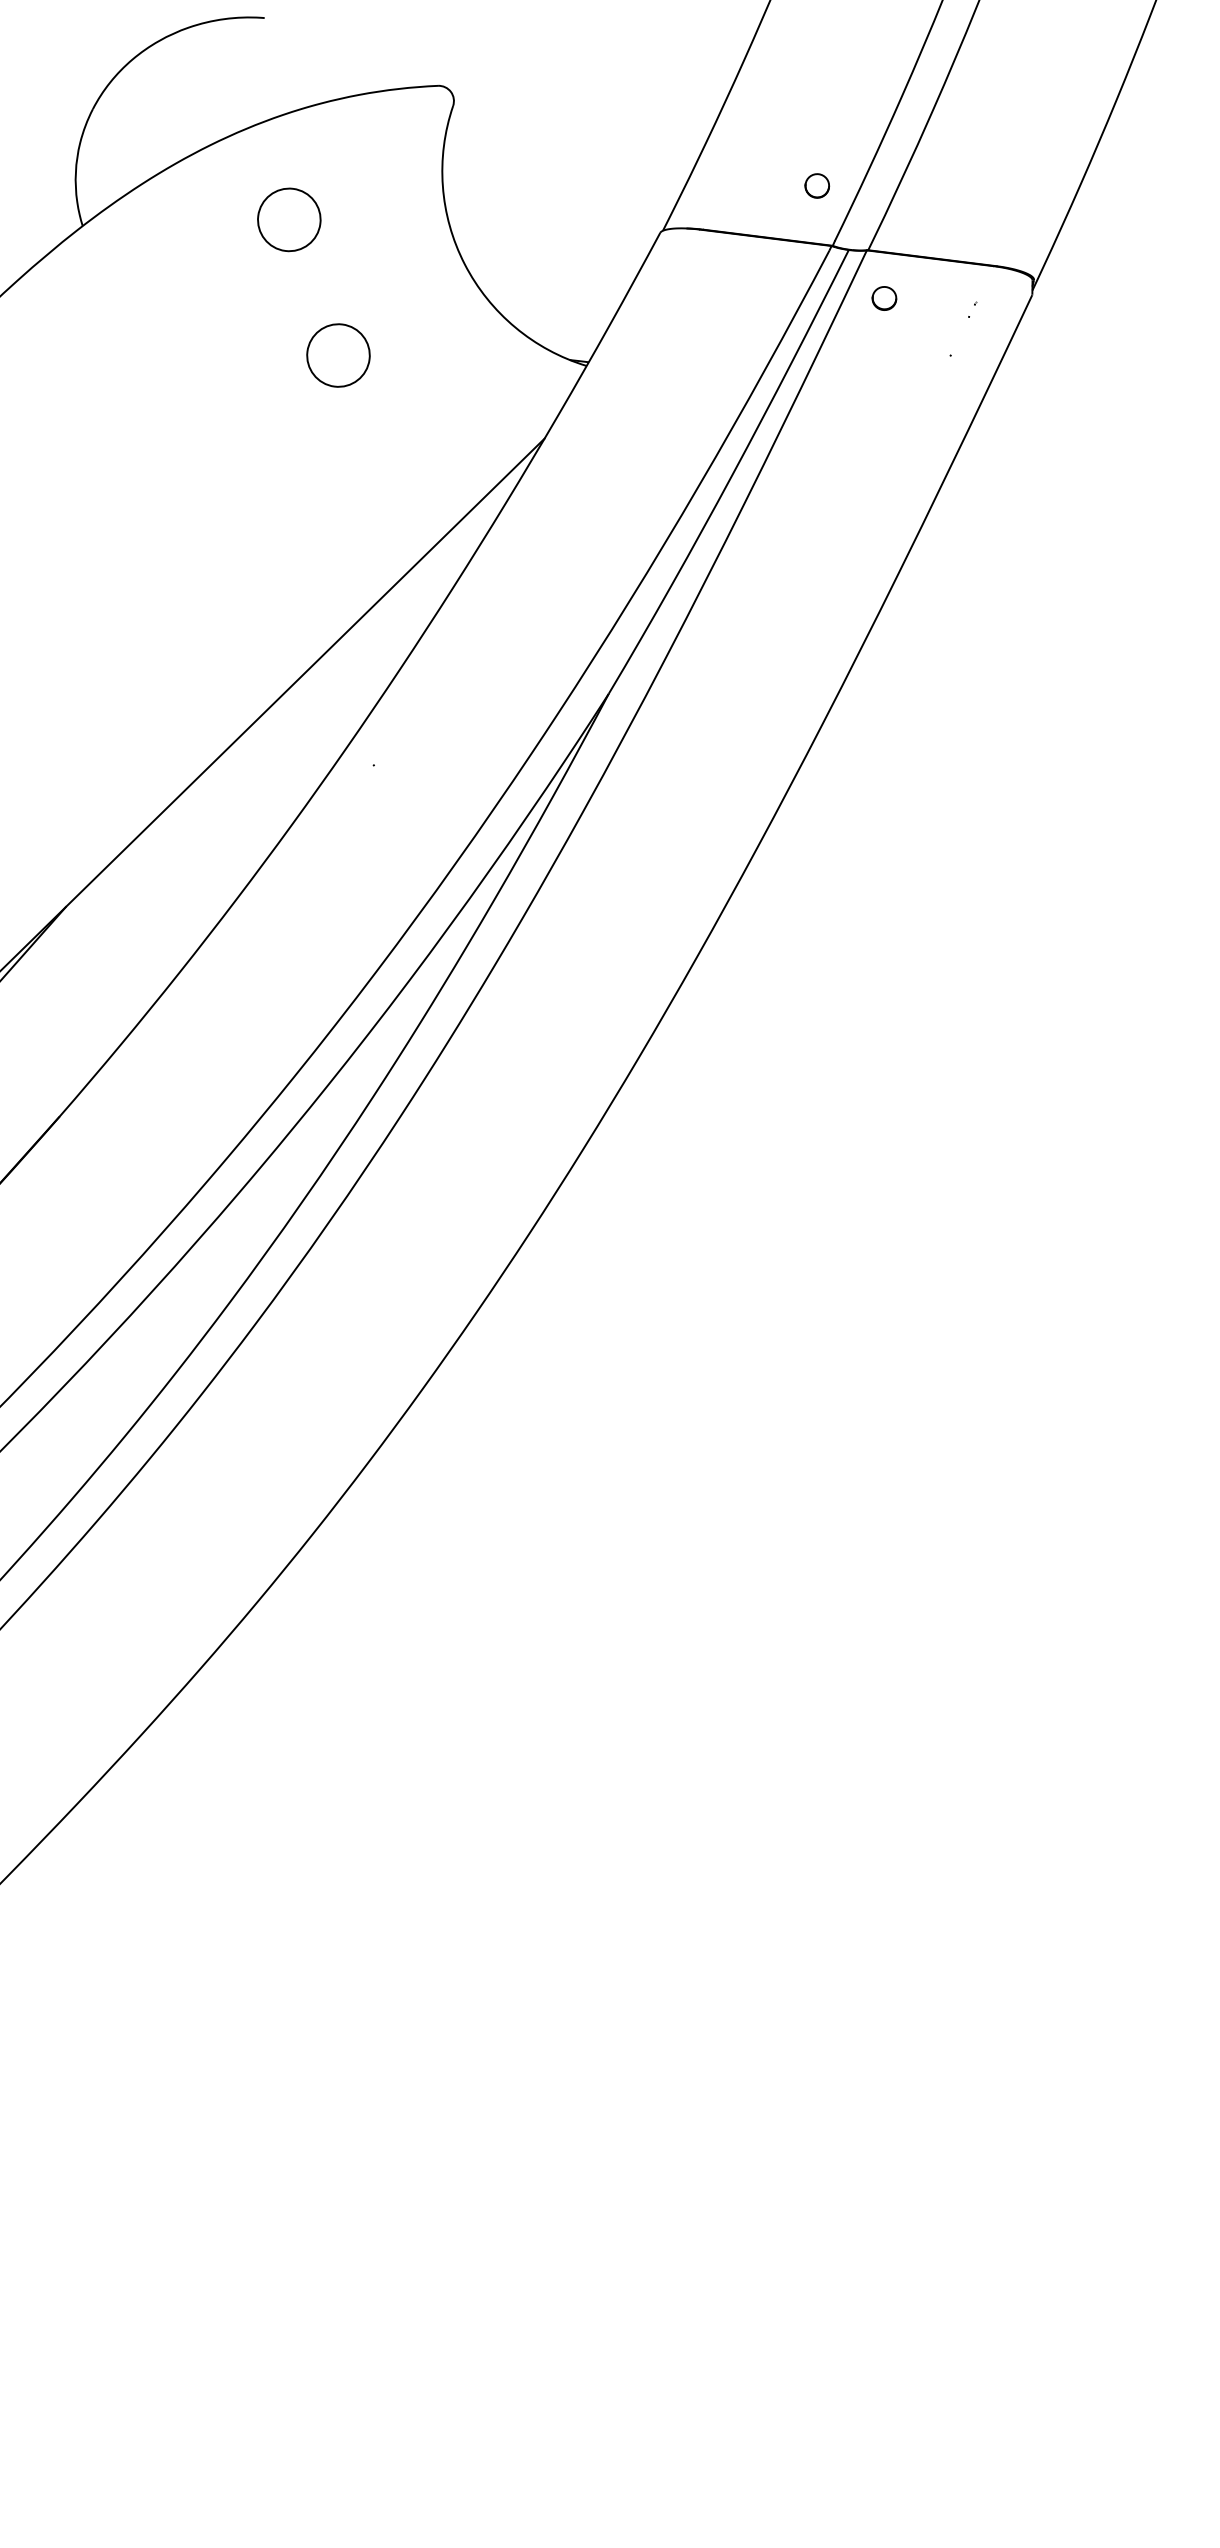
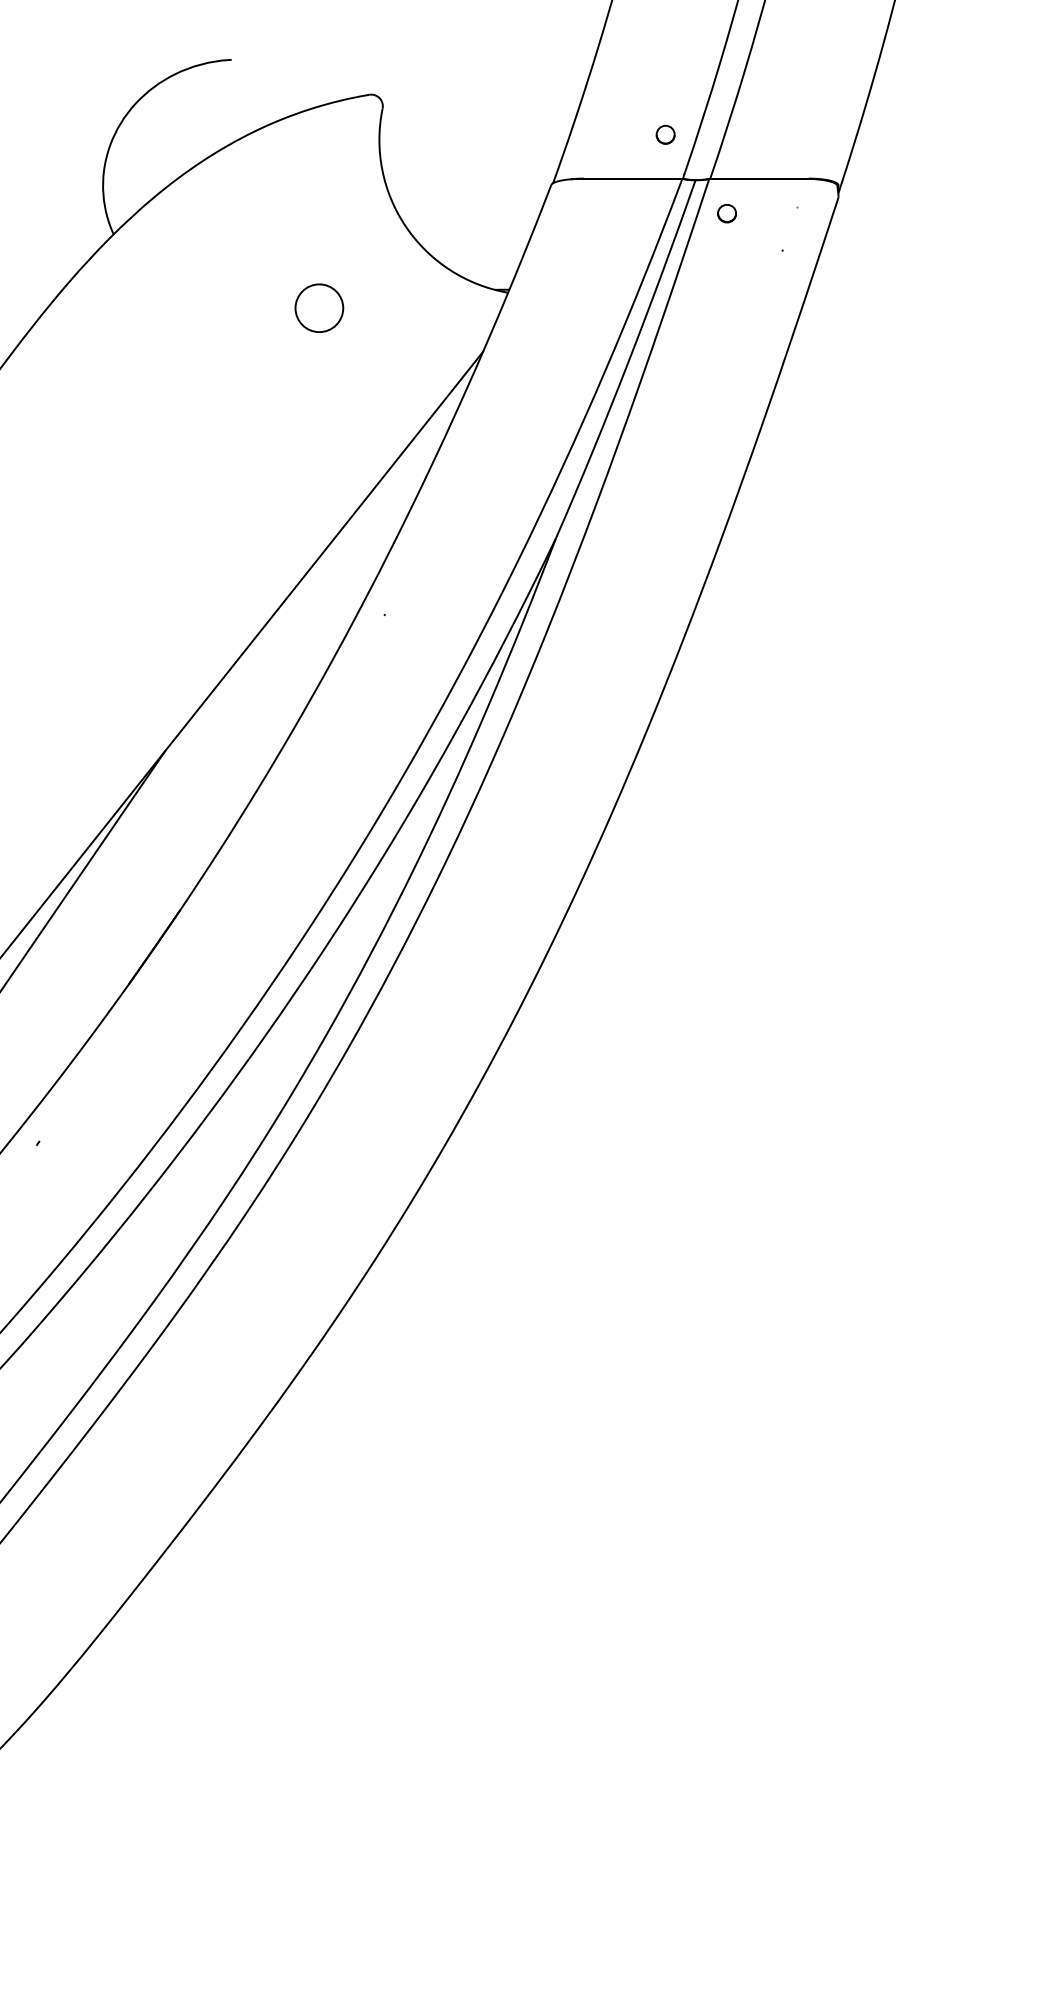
circle: (289, 218) -> (269, 209), removed

